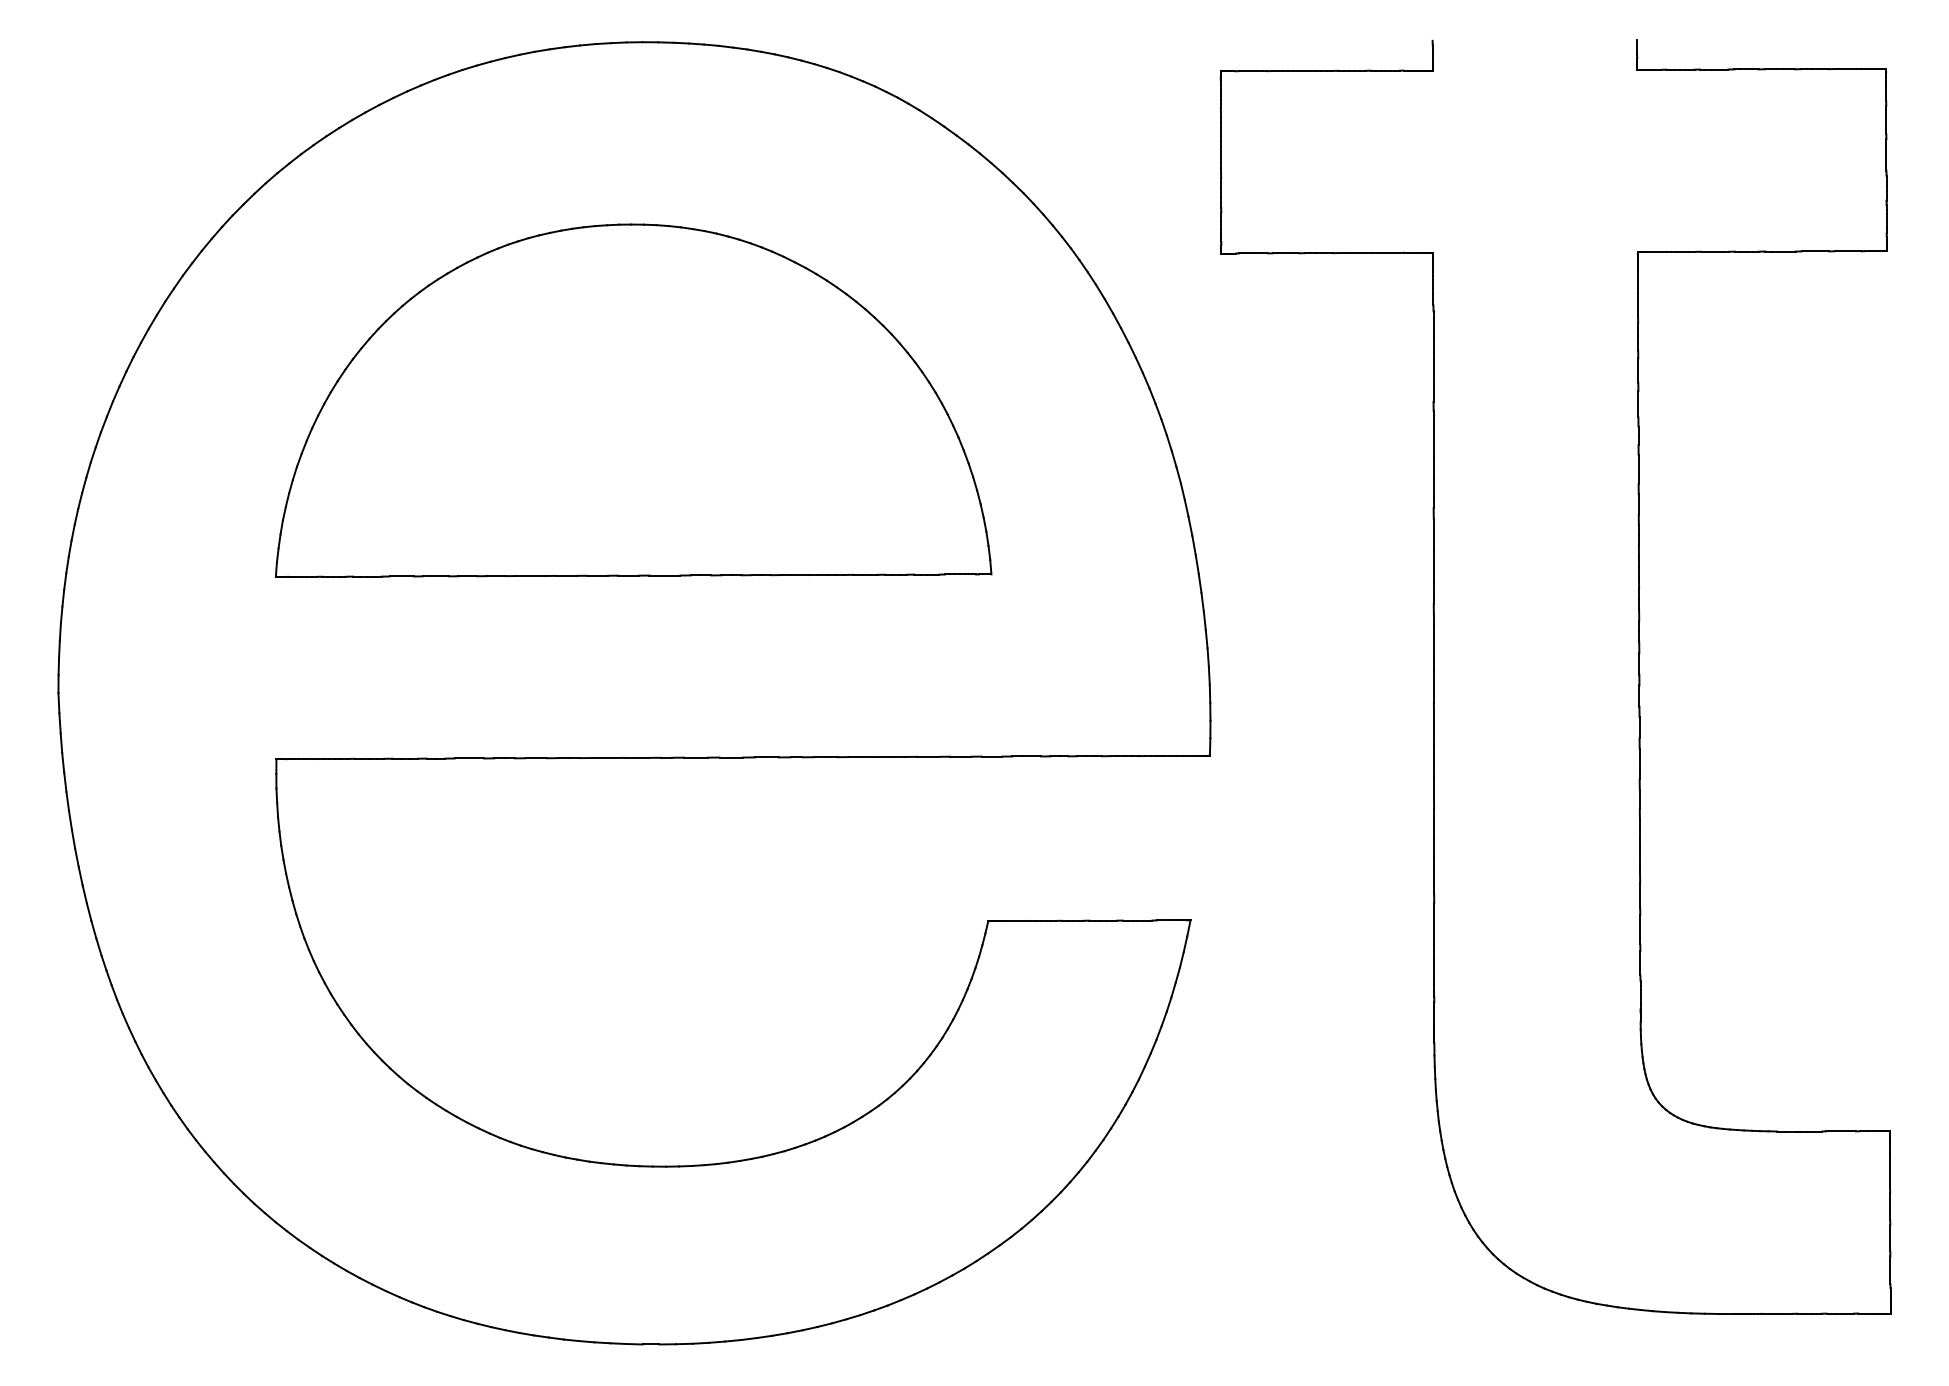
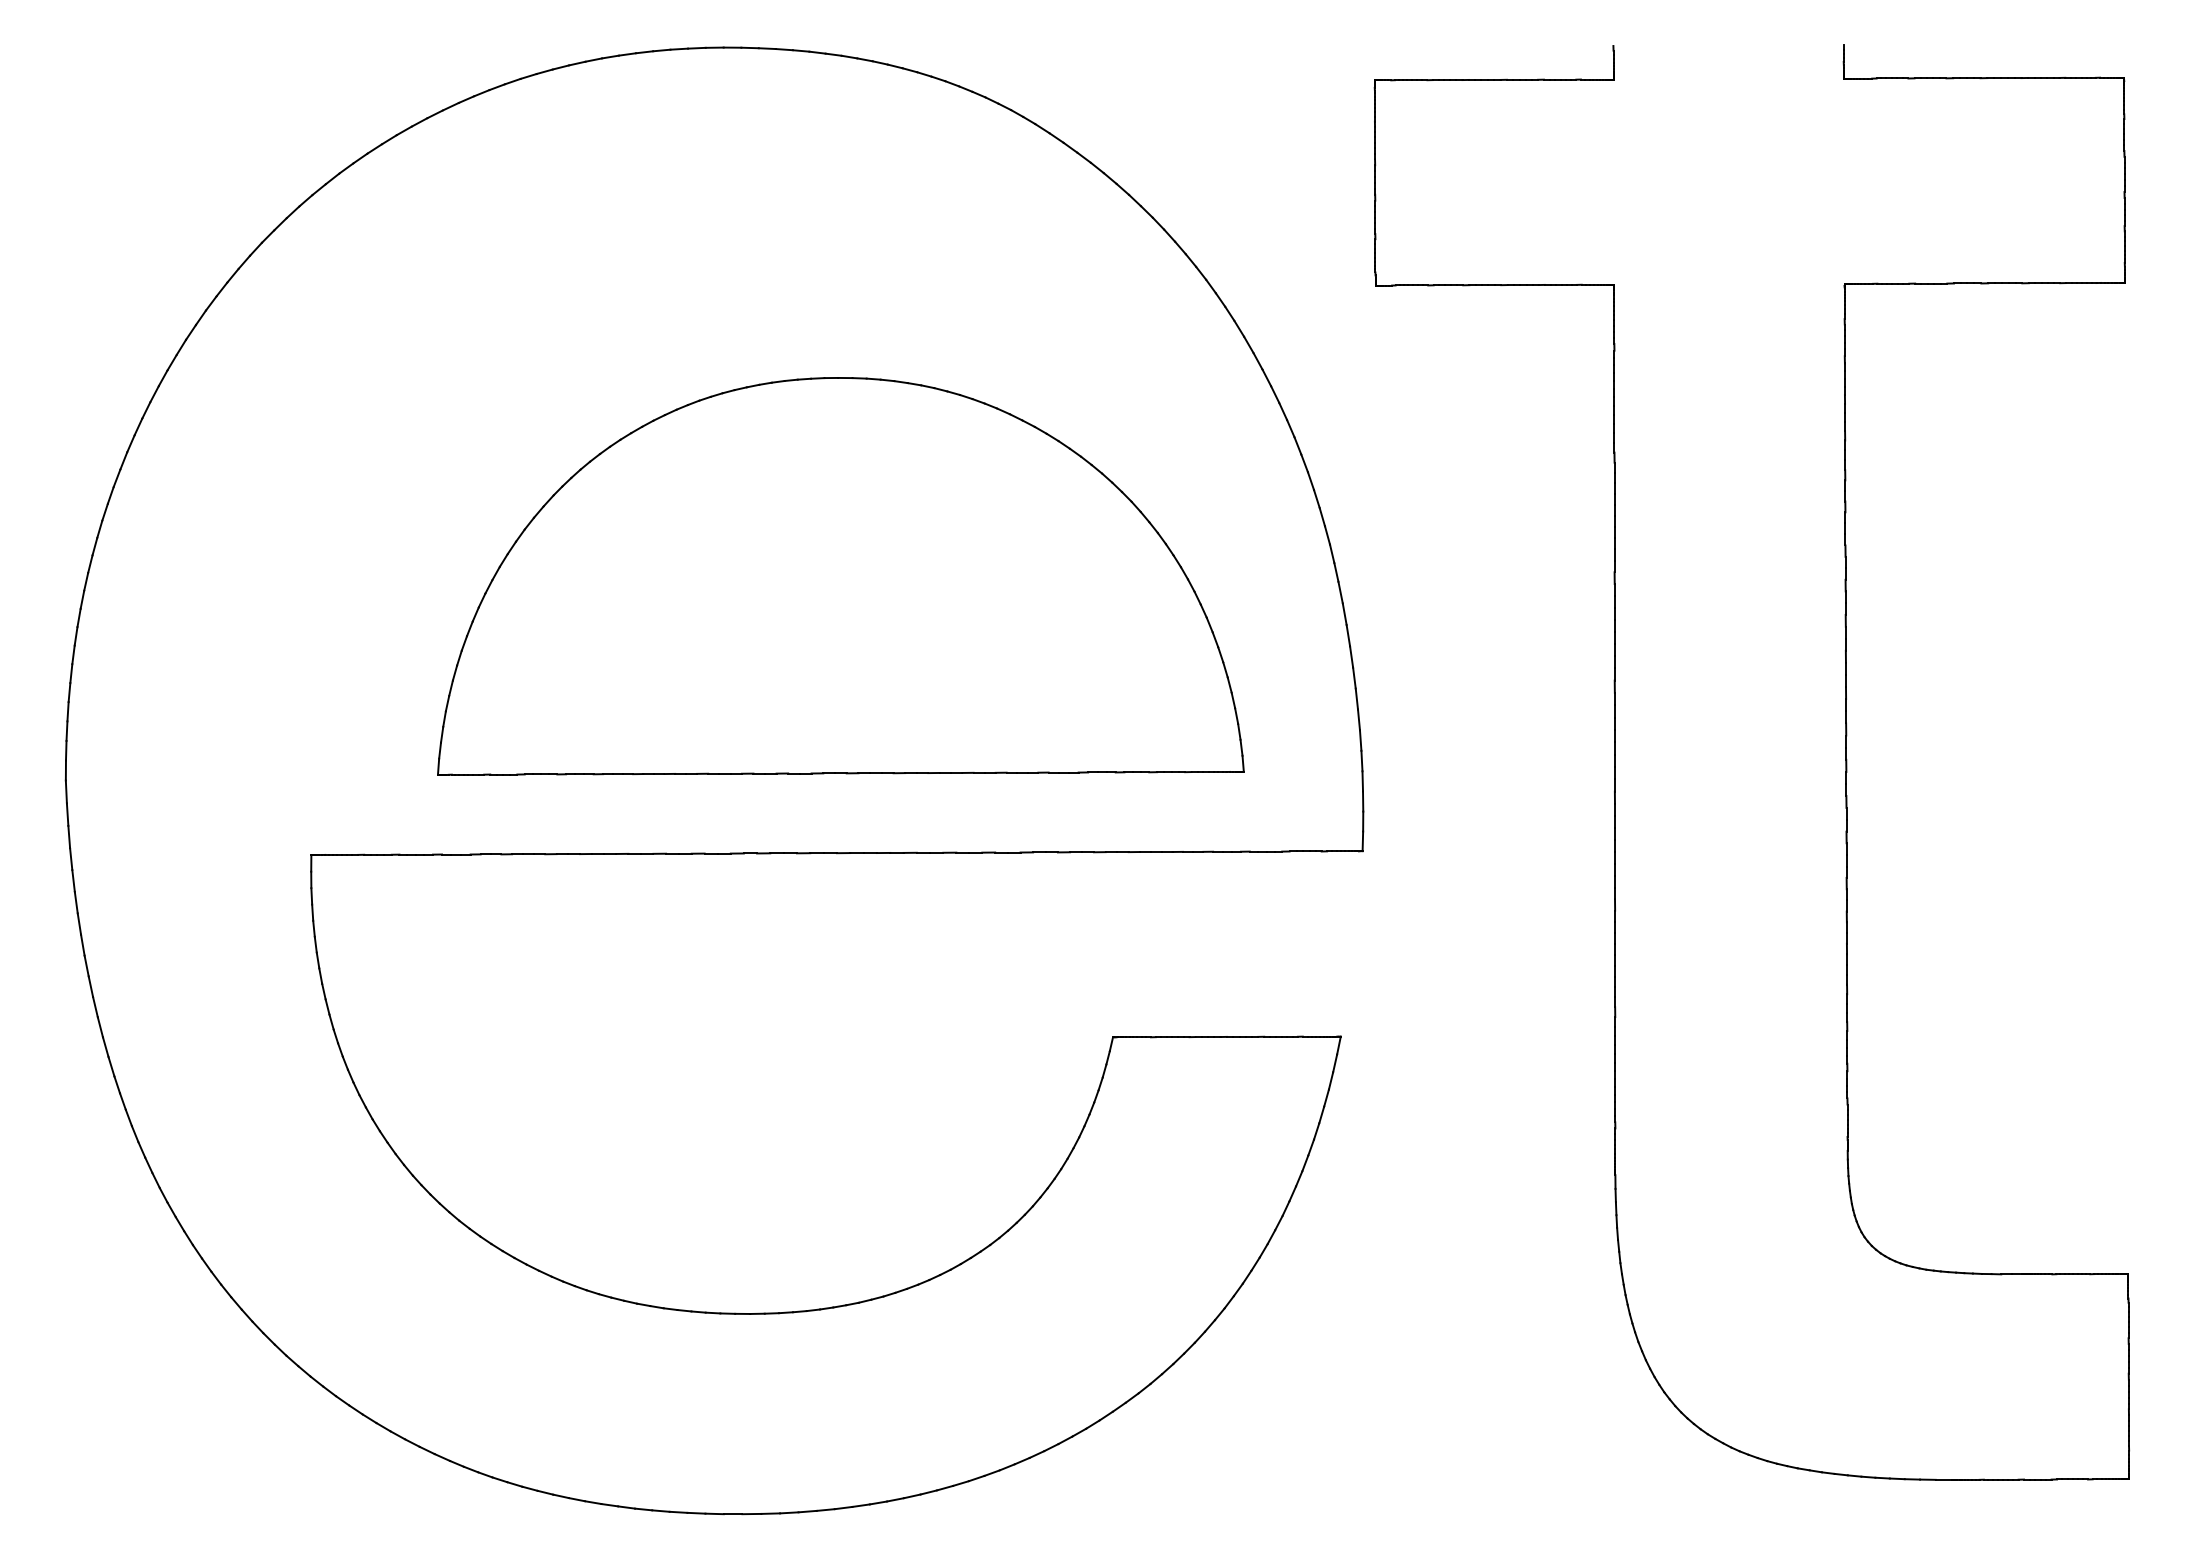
part: (633, 400) -> (840, 576), moved

